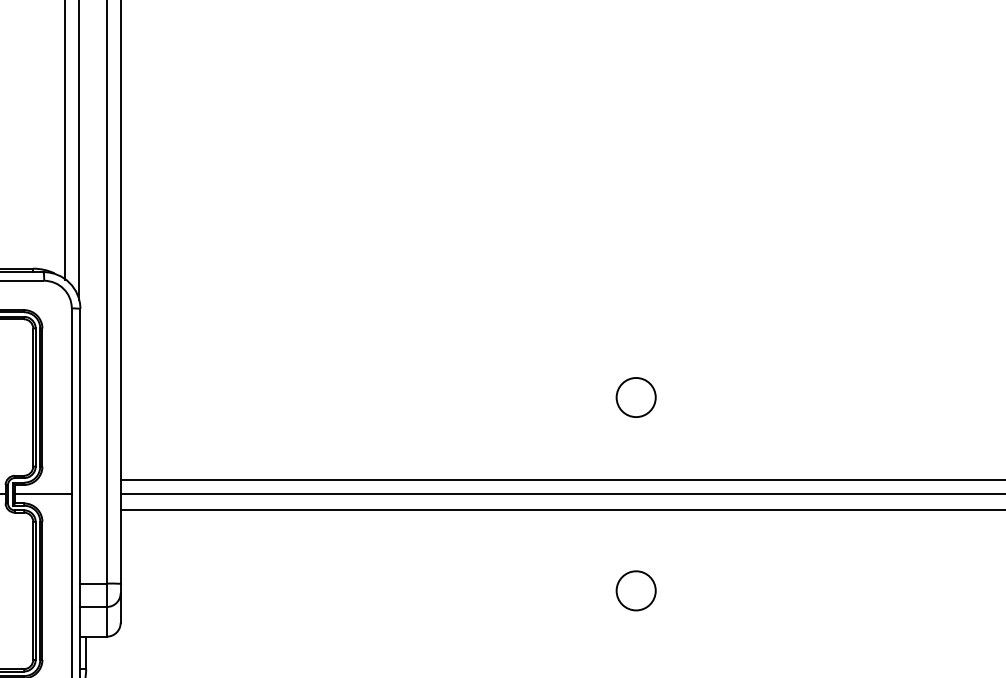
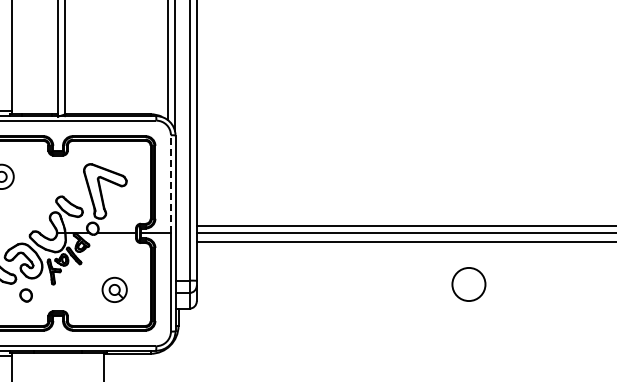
circle: (636, 397) -> (469, 182), removed
line: (70, 401) -> (170, 184), solid -> dashed
circle: (636, 590) -> (469, 284), size x1.6

